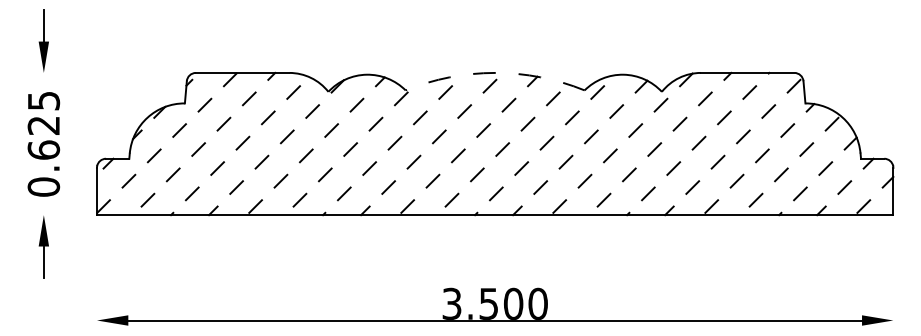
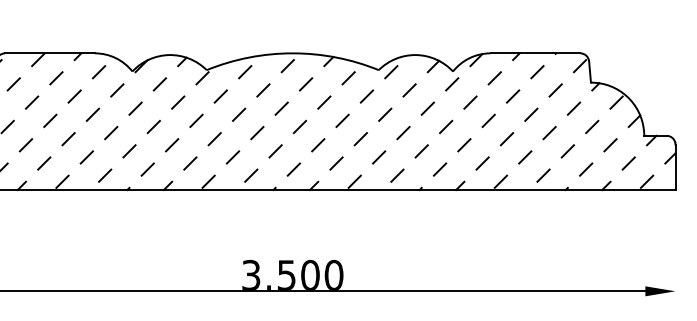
arc: (495, 72) -> (293, 52), dashed -> solid

